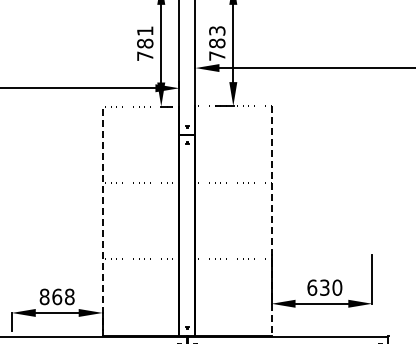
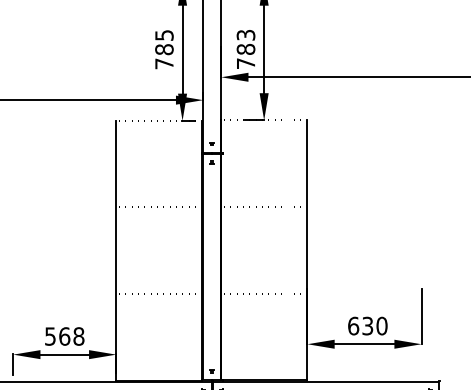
text: (145, 30) -> (164, 34), 781 -> 785
line: (271, 220) -> (307, 249), dashed -> solid
line: (102, 221) -> (116, 251), dashed -> solid
text: (44, 296) -> (50, 336), 868 -> 568

